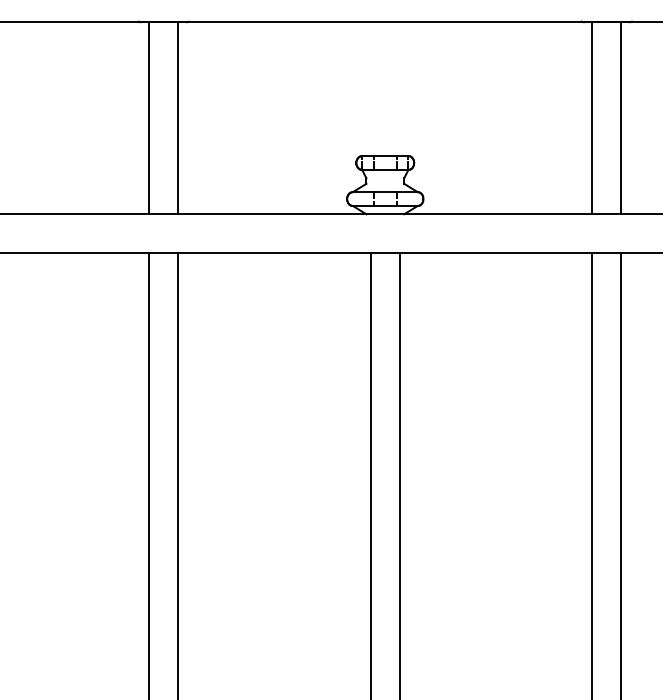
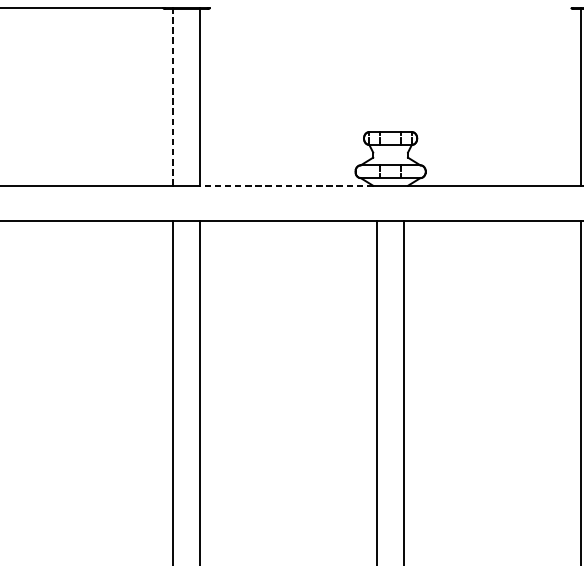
line: (384, 21) -> (389, 8), removed
line: (149, 117) -> (173, 96), solid -> dashed
line: (271, 214) -> (285, 185), solid -> dashed

